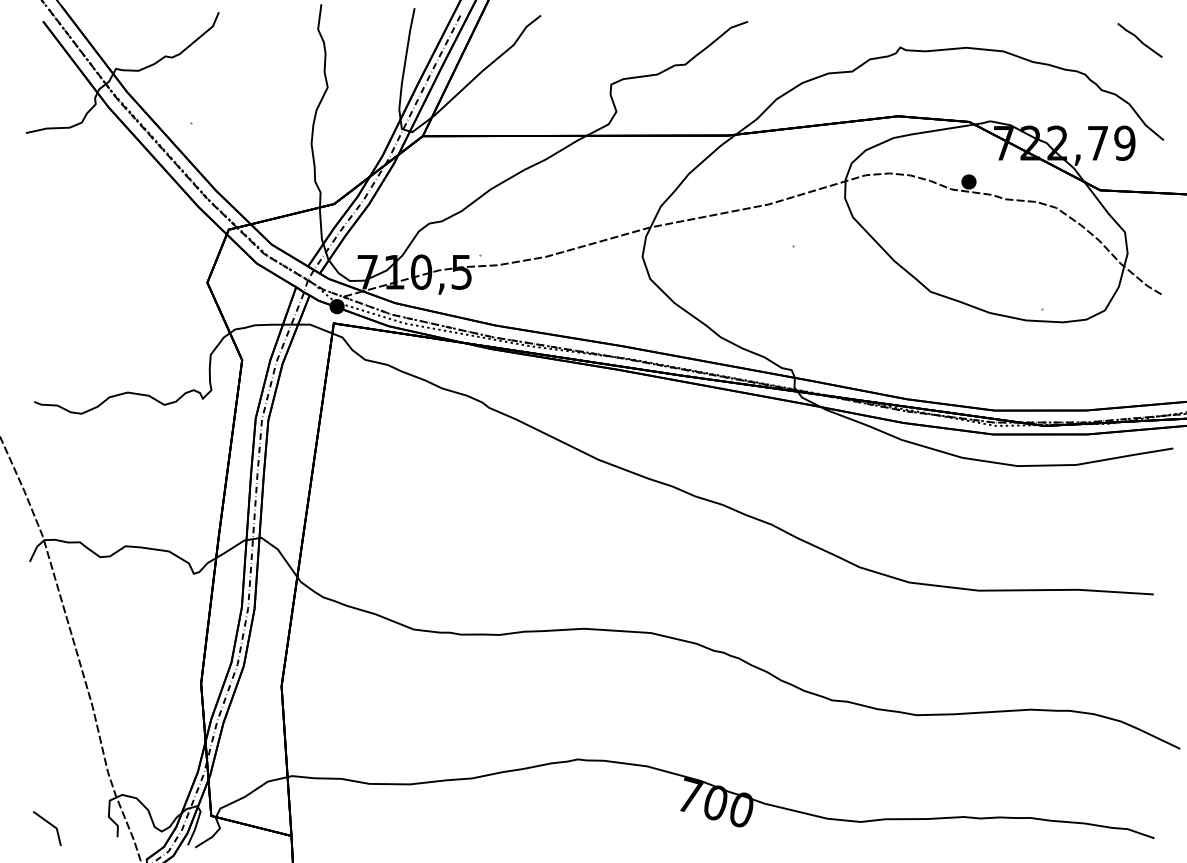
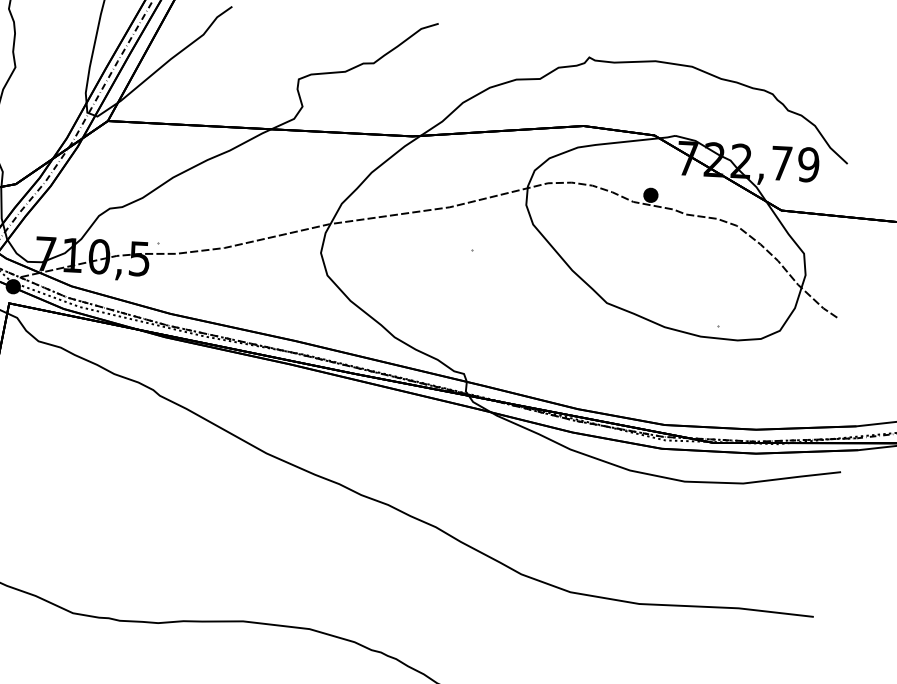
line: (1139, 40) -> (828, 62), removed

